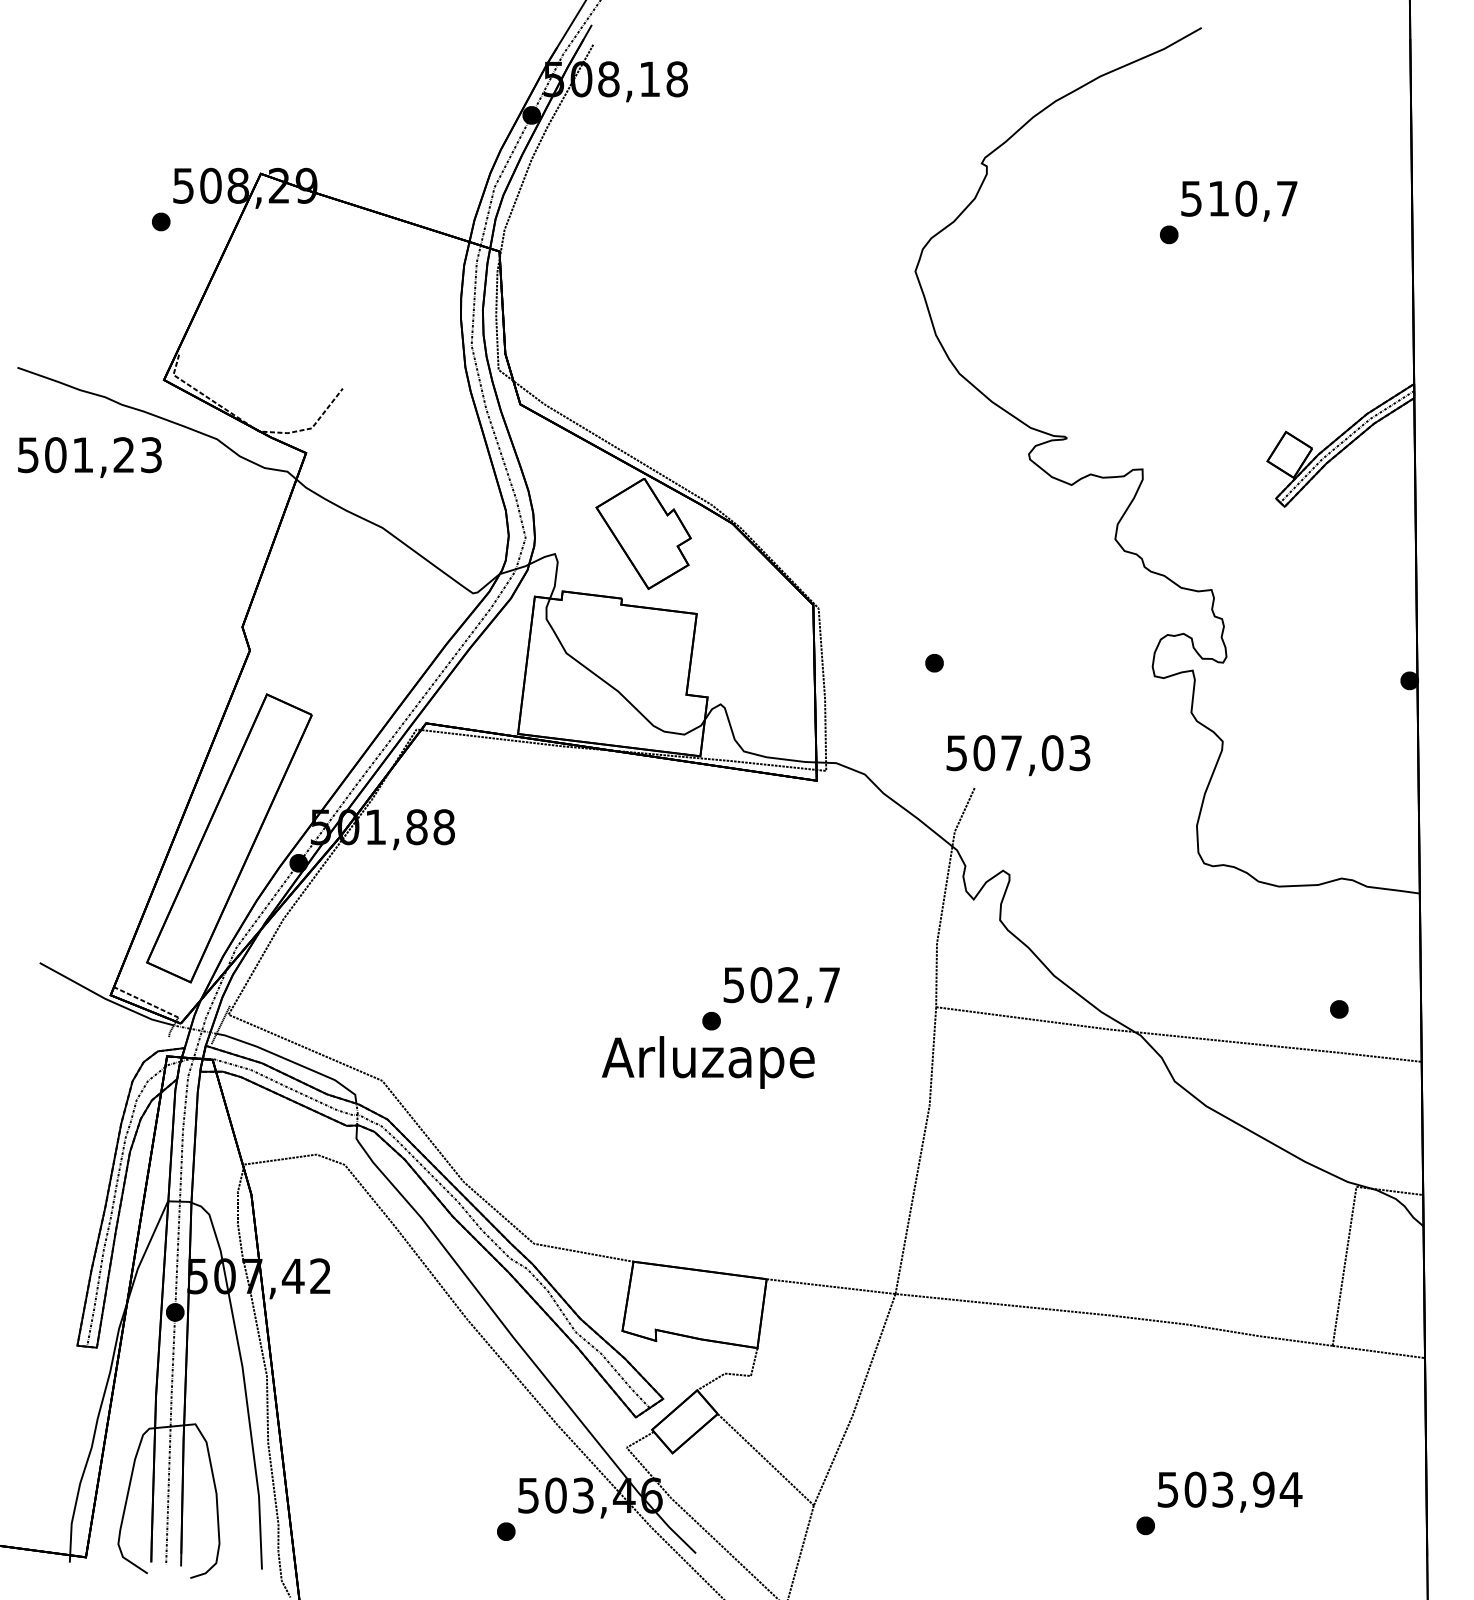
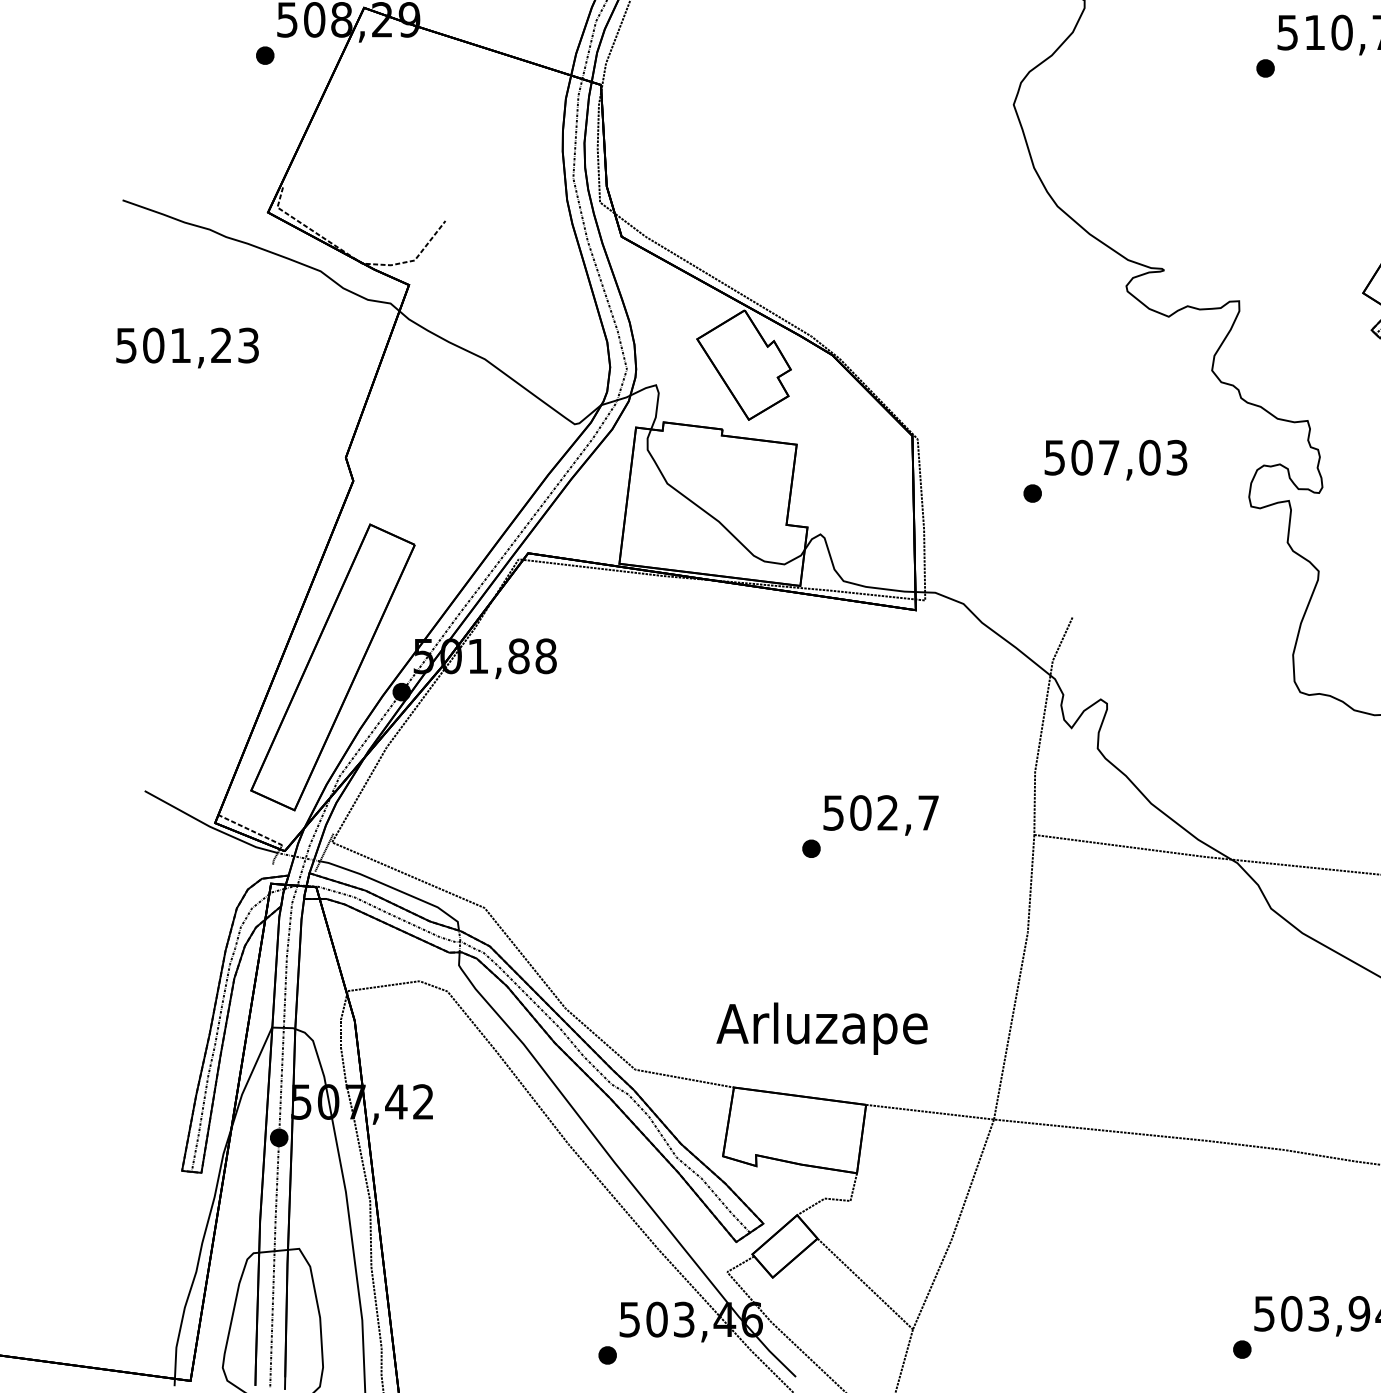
text: (89, 457) -> (187, 347), moved
text: (1018, 755) -> (1116, 460), moved
text: (707, 1062) -> (821, 1028), moved

